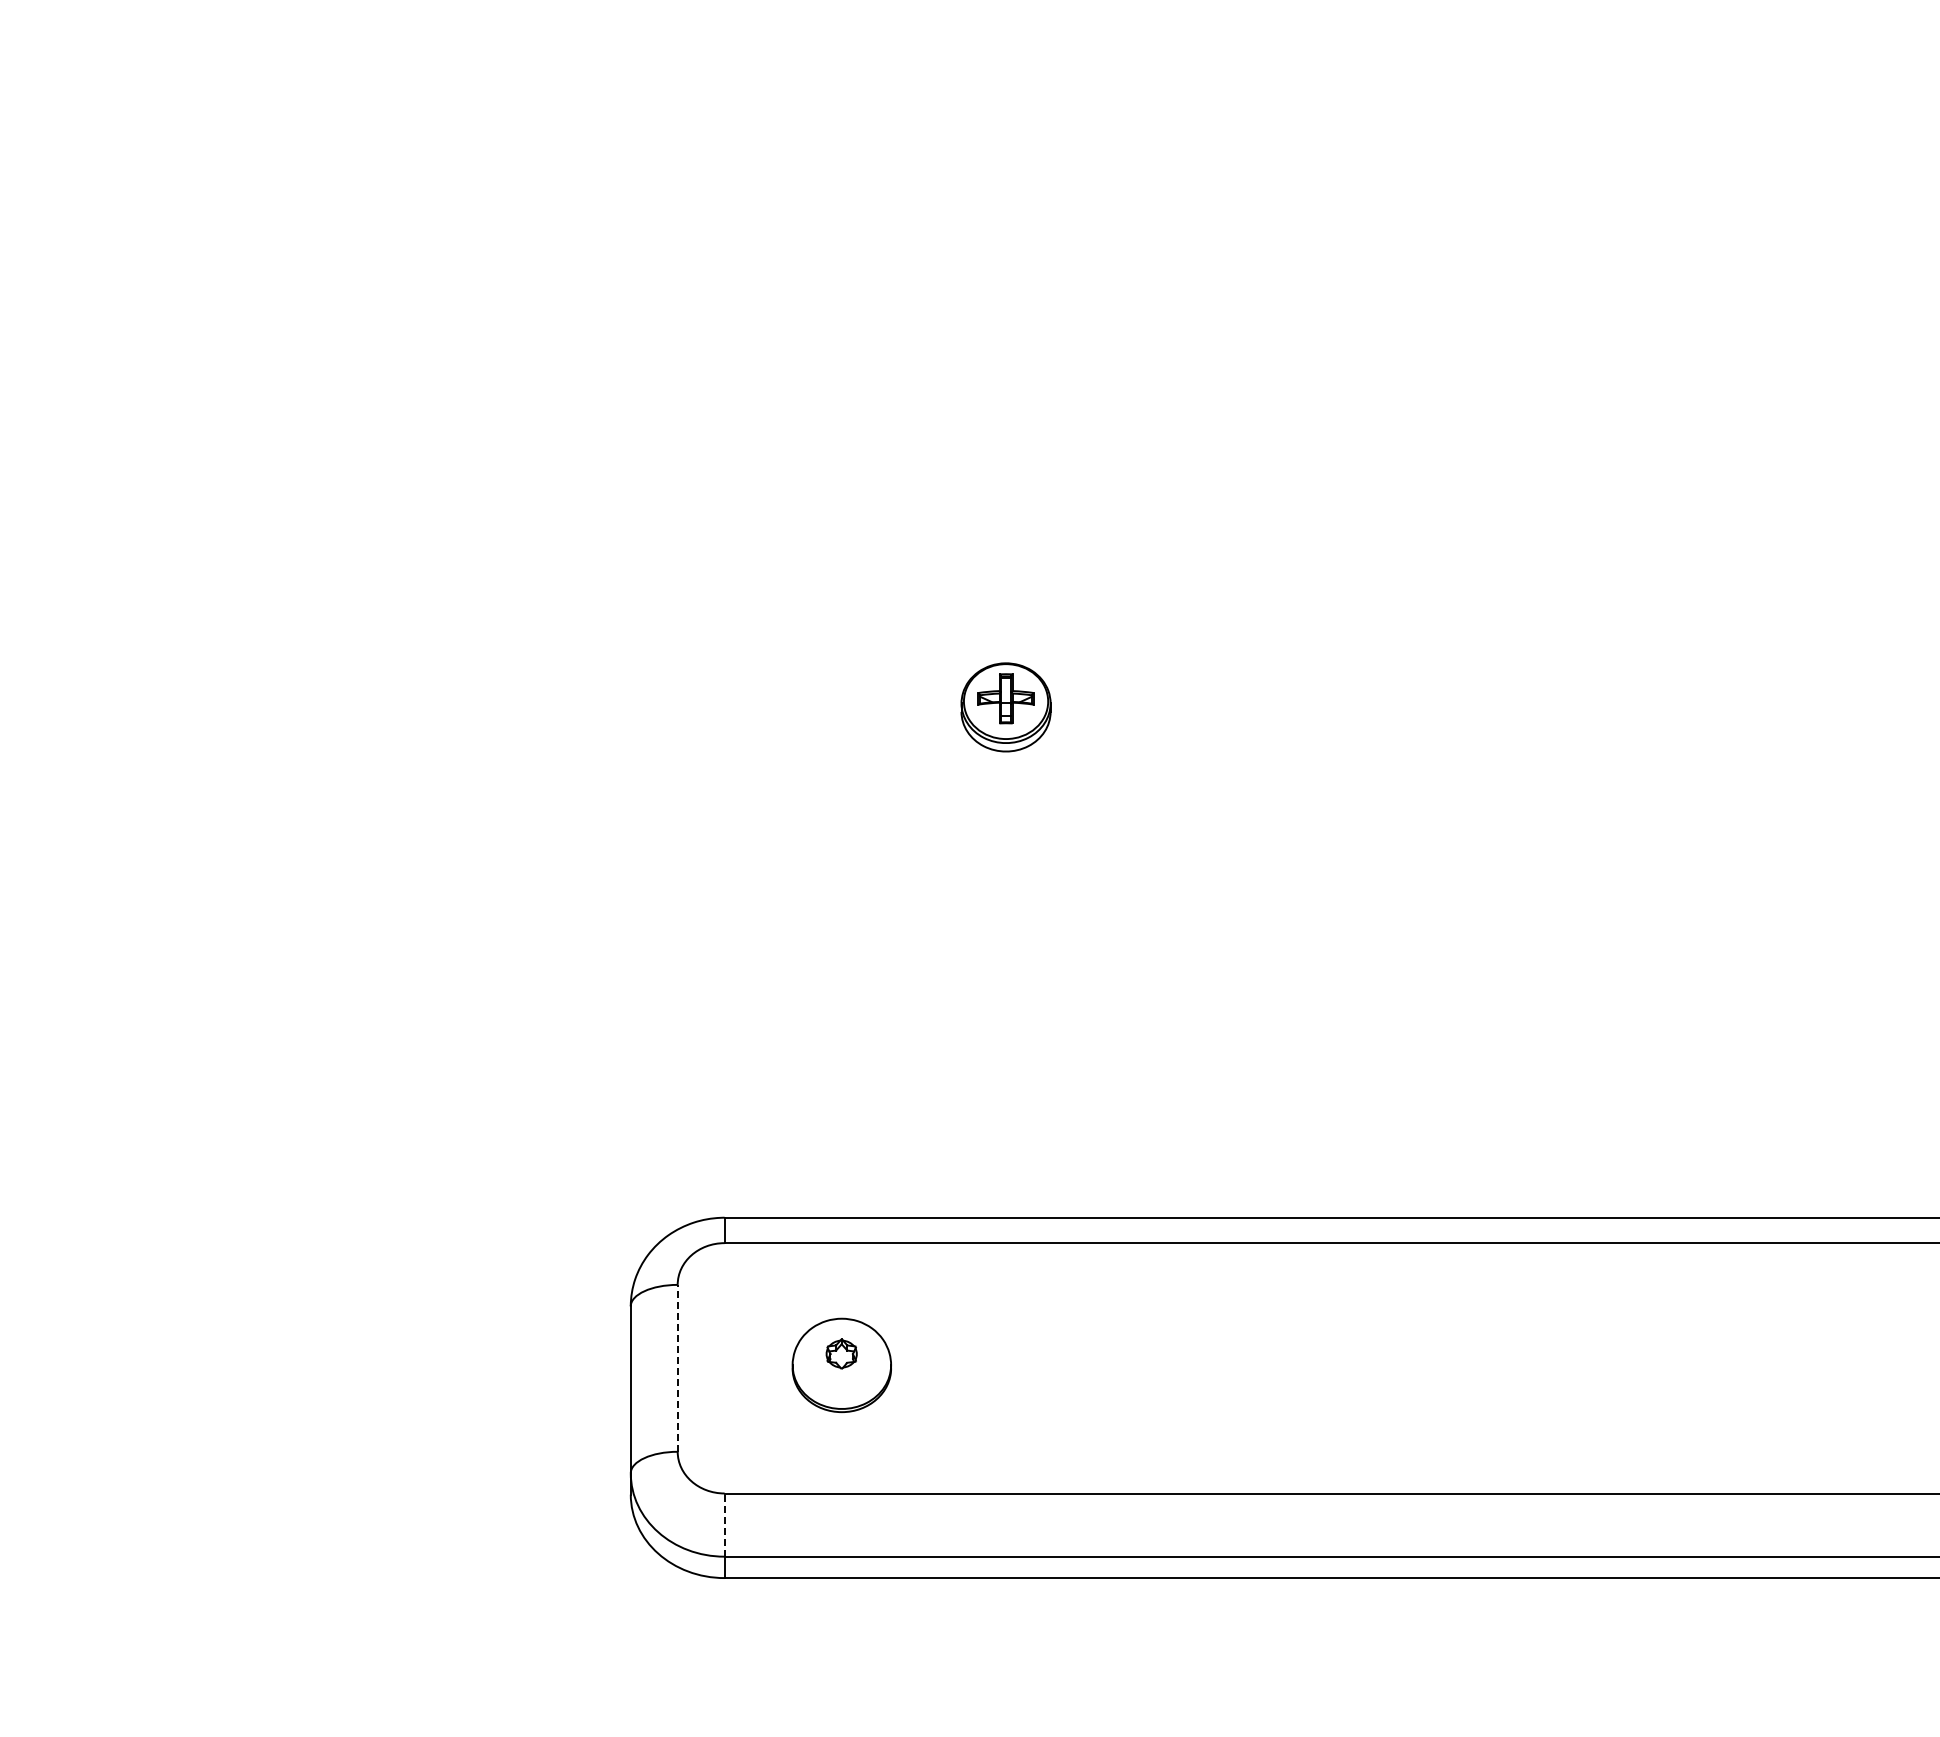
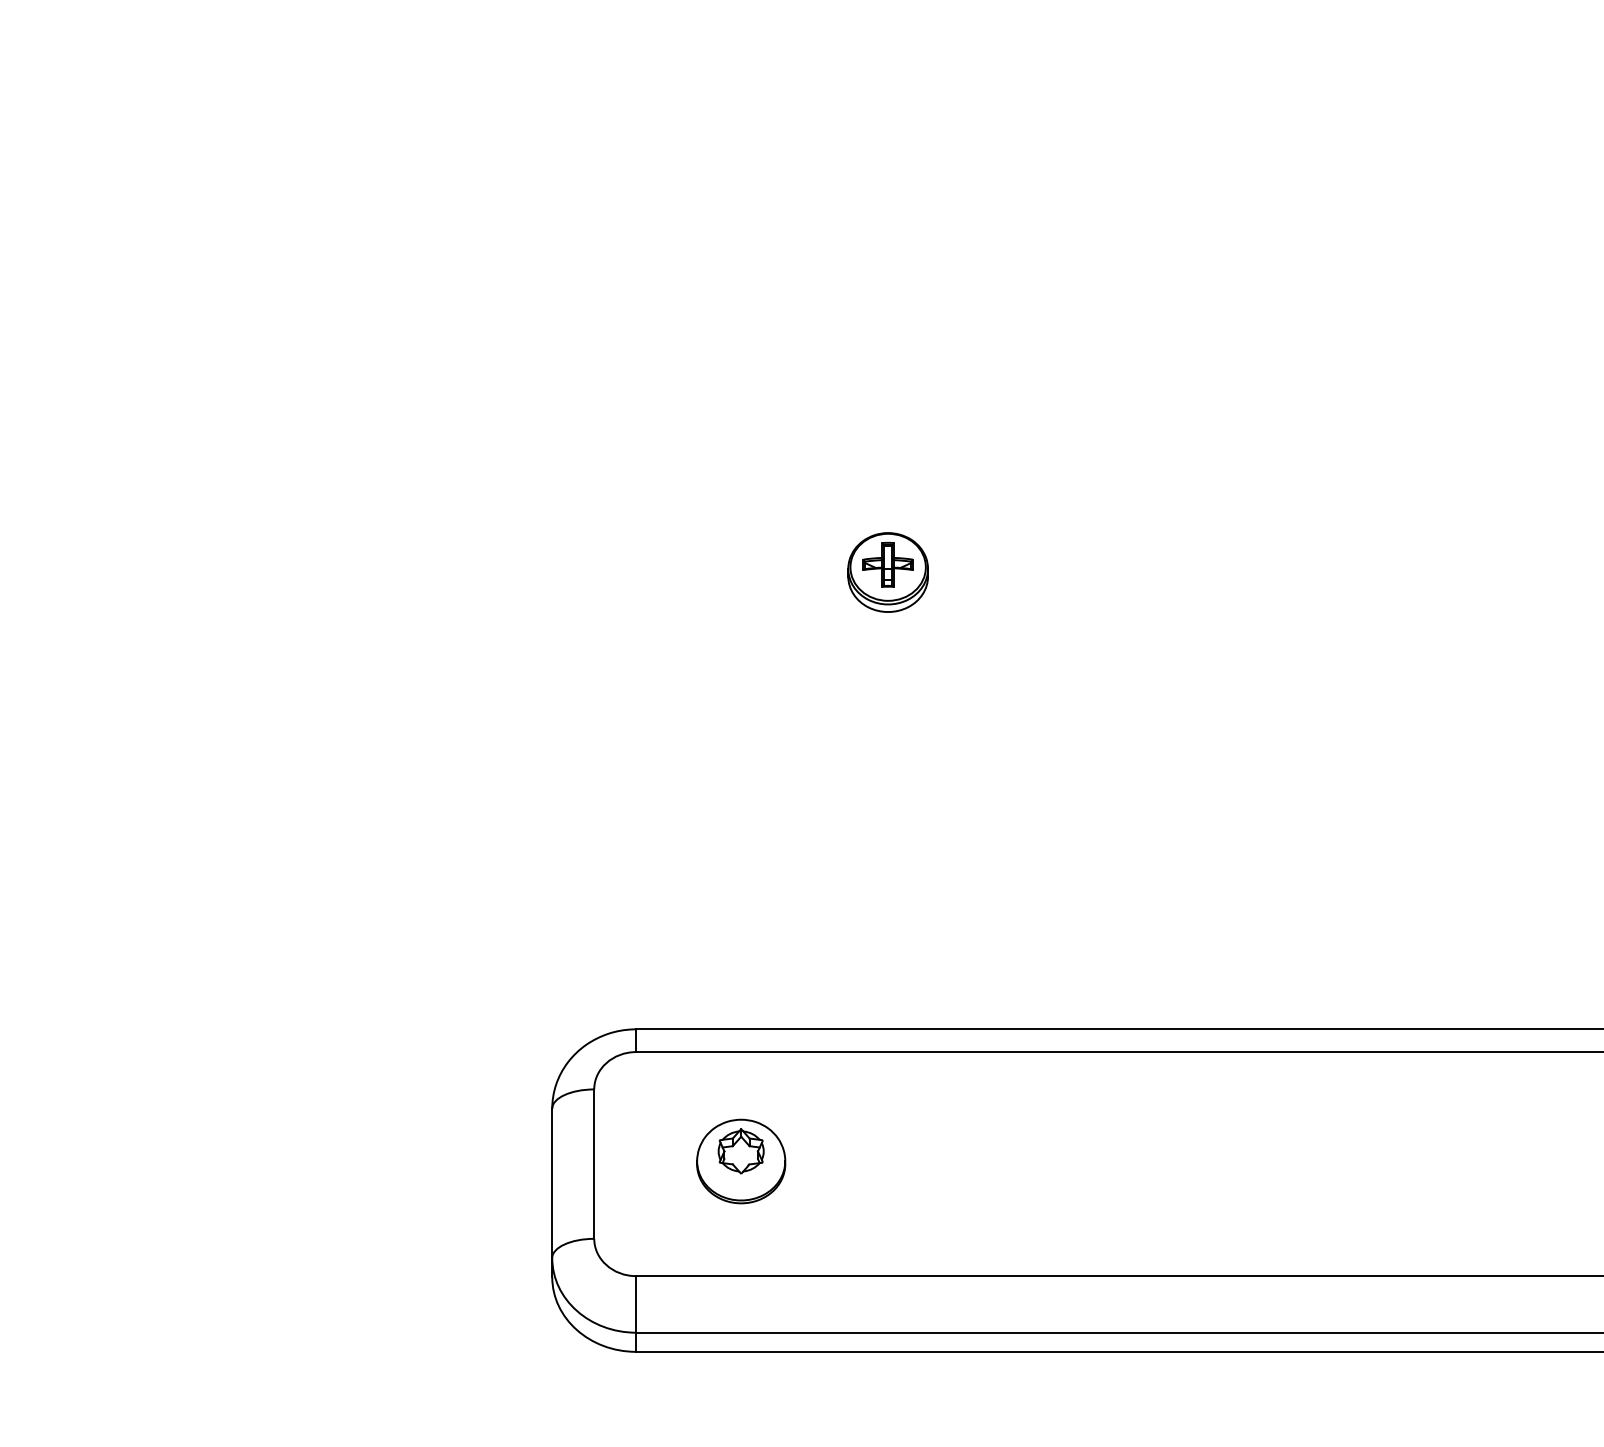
part: (841, 1353) -> (740, 1150), size x1.67
line: (677, 1367) -> (594, 1163), dashed -> solid
line: (724, 1525) -> (636, 1304), dashed -> solid

